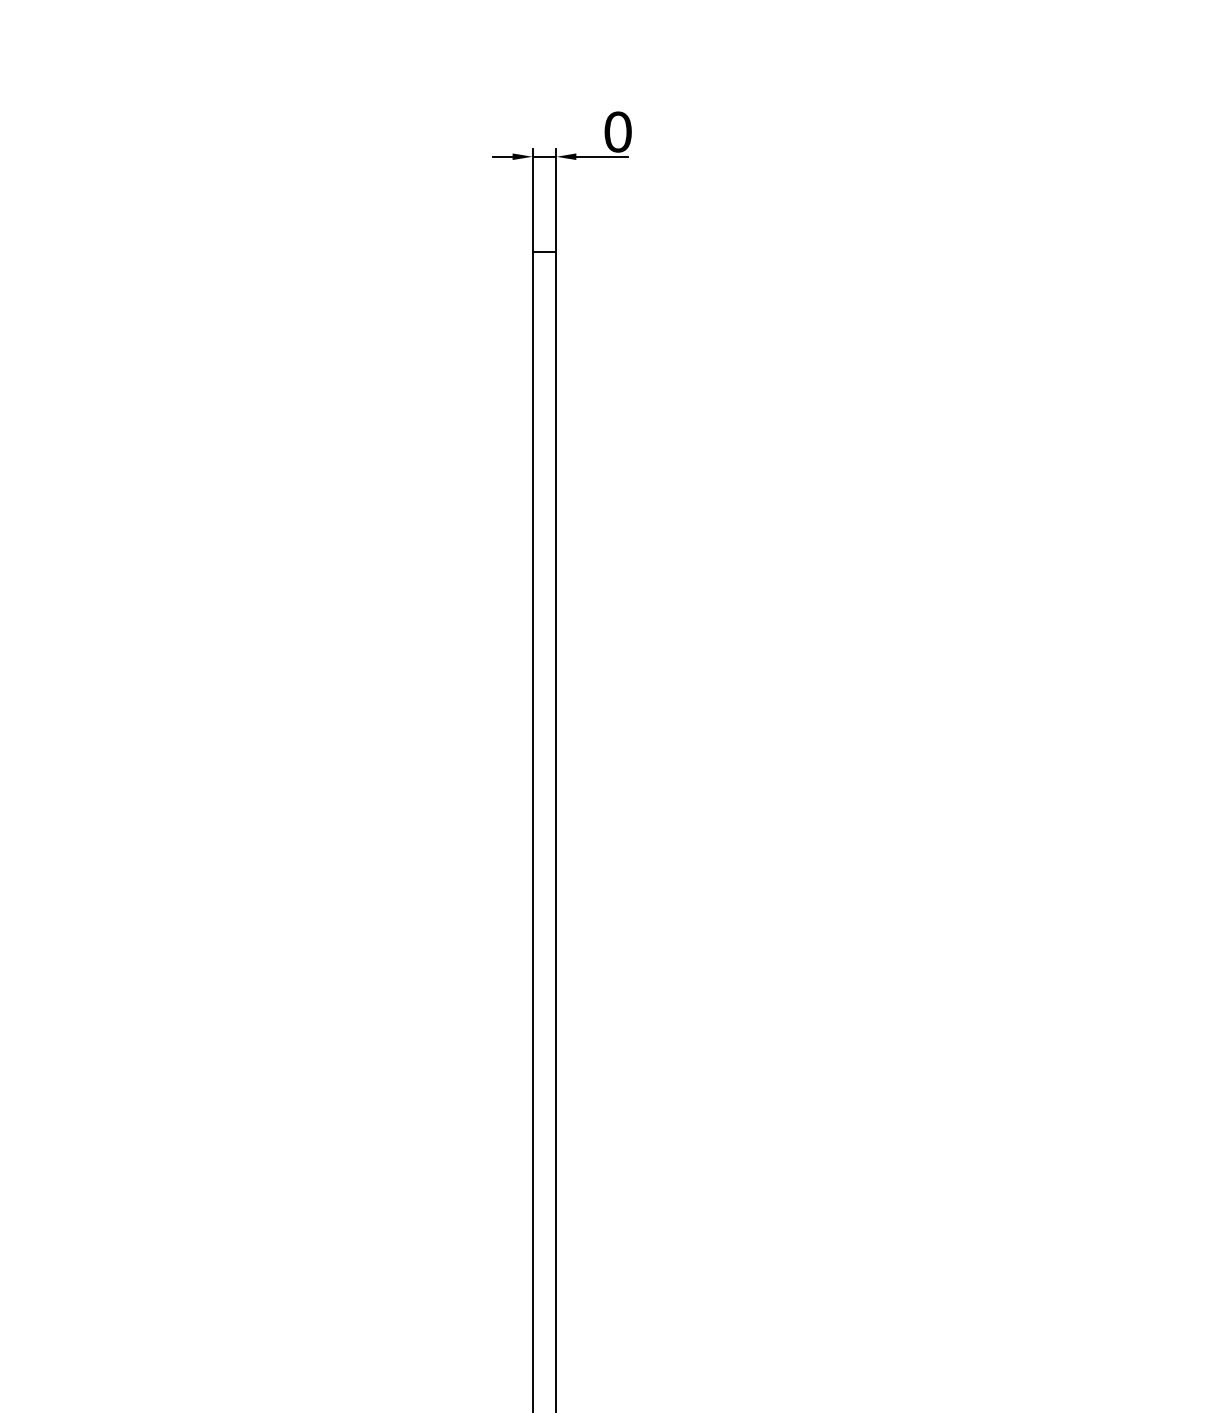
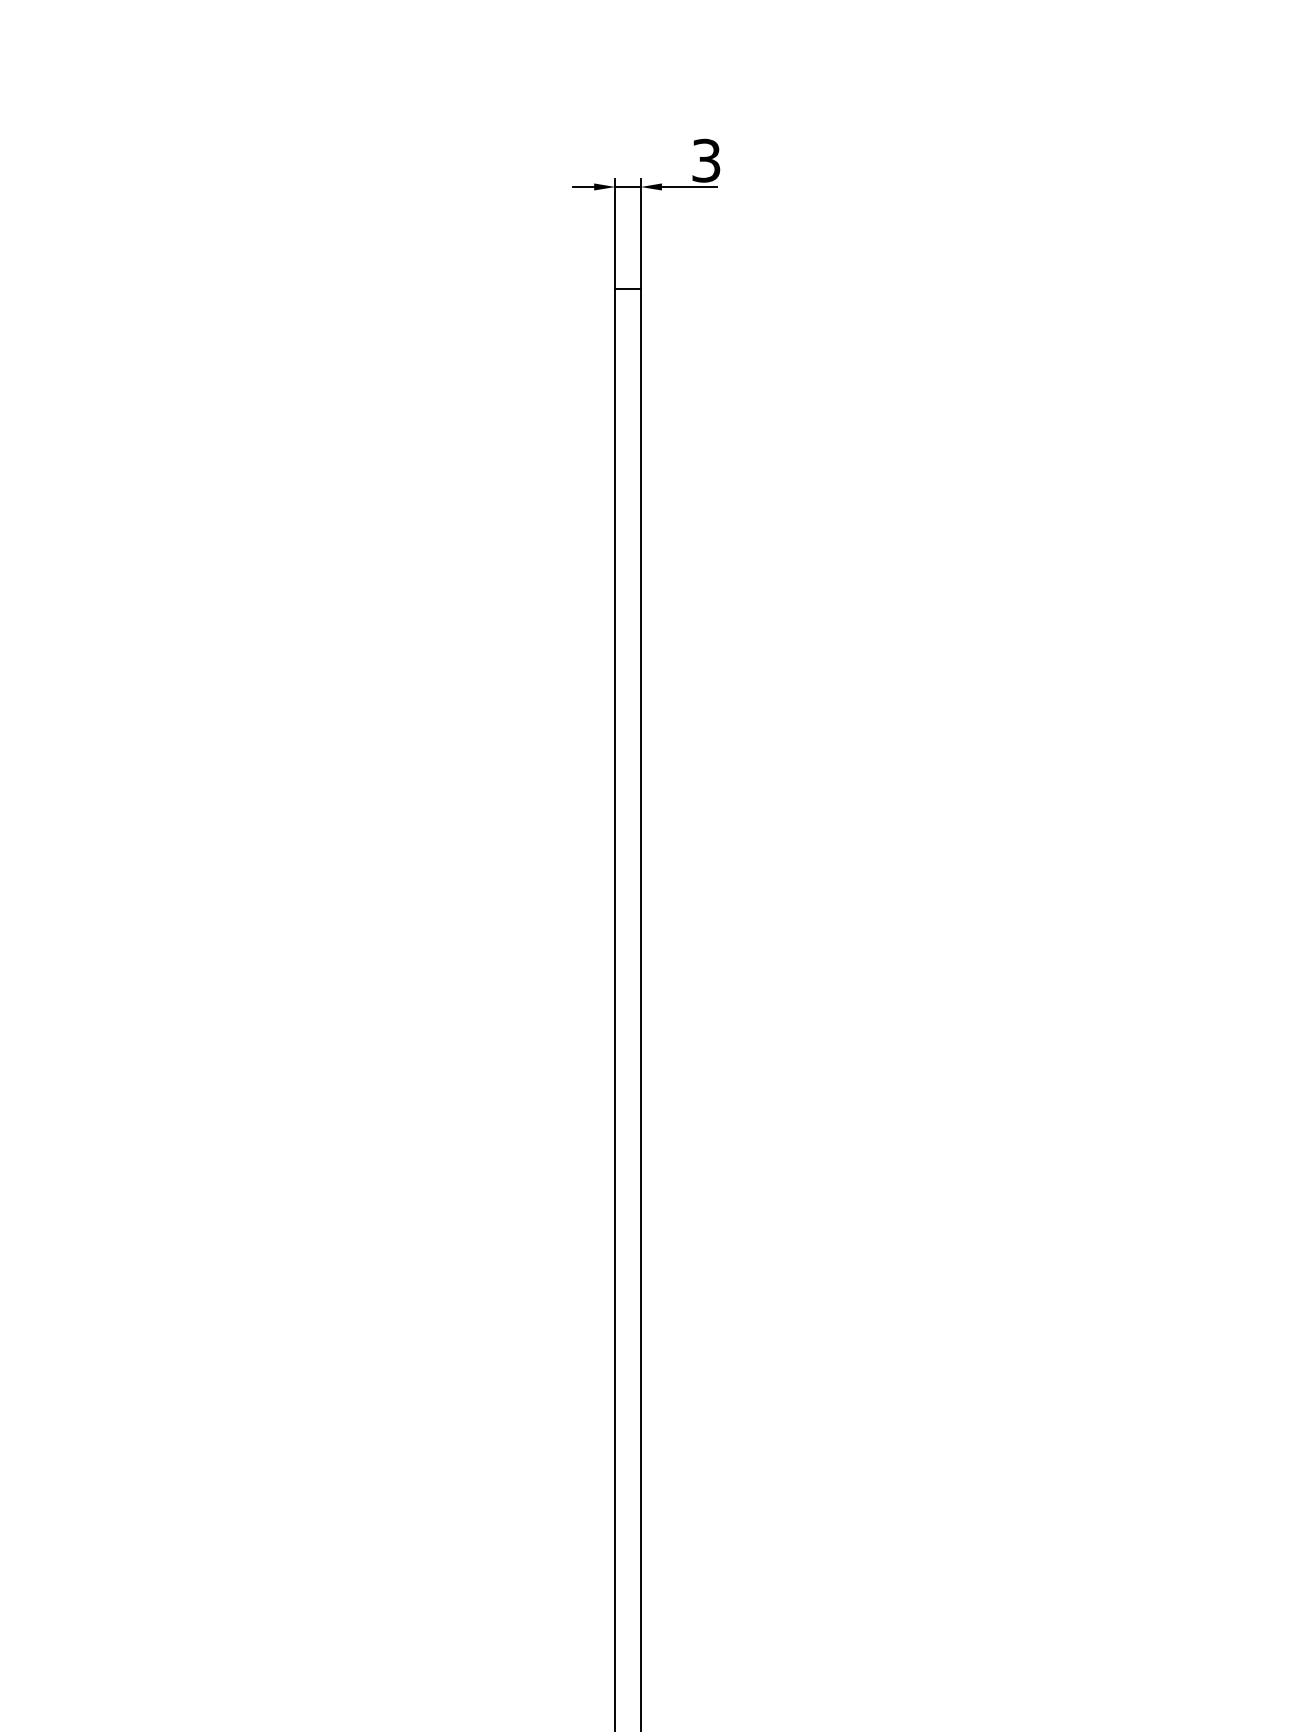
text: (618, 131) -> (706, 160), 0 -> 3

